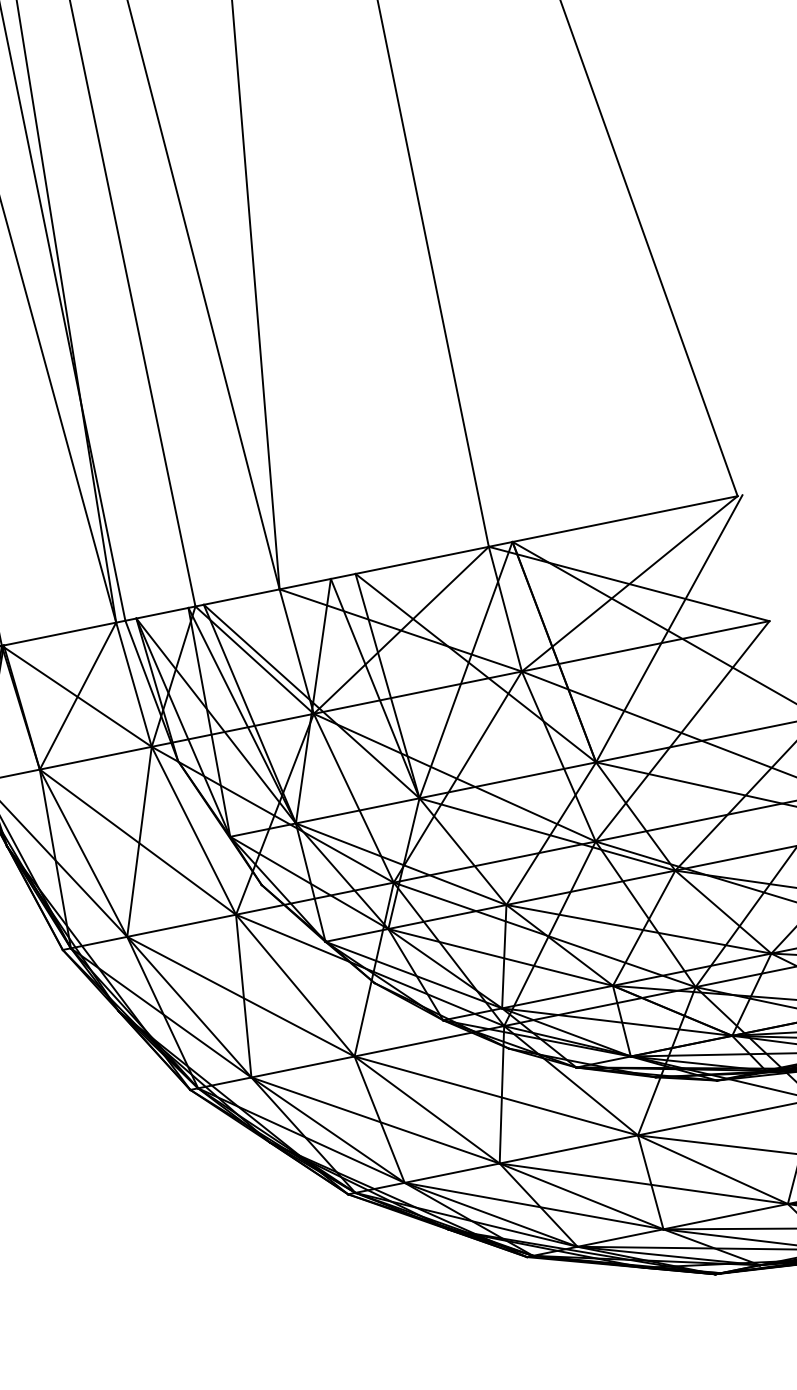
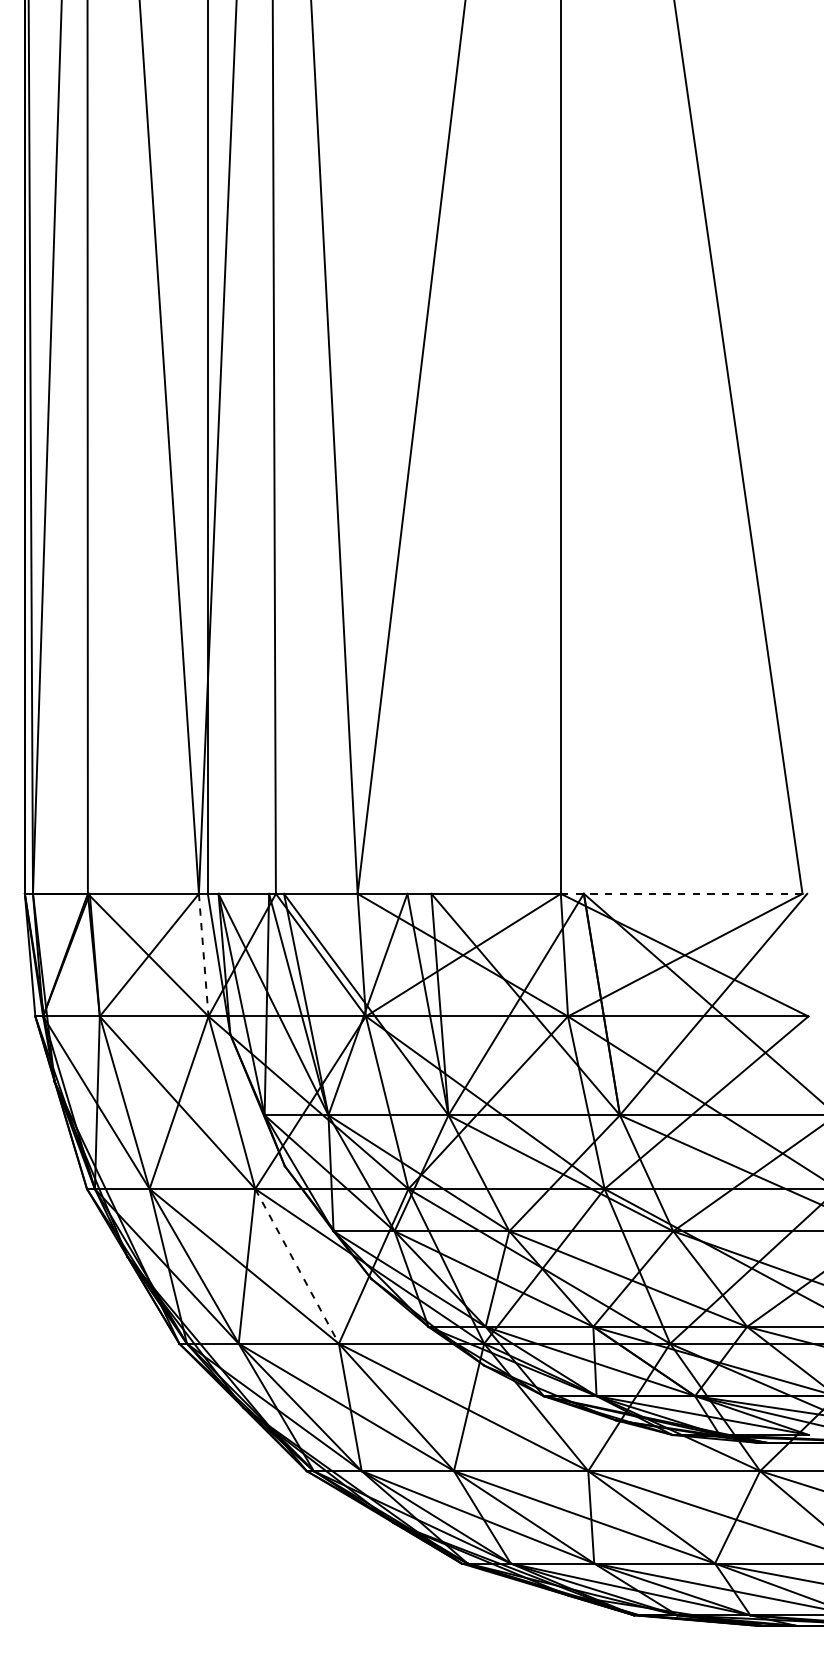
line: (612, 521) -> (681, 893), solid -> dashed
line: (133, 685) -> (203, 955), solid -> dashed
line: (295, 985) -> (297, 1266), solid -> dashed

